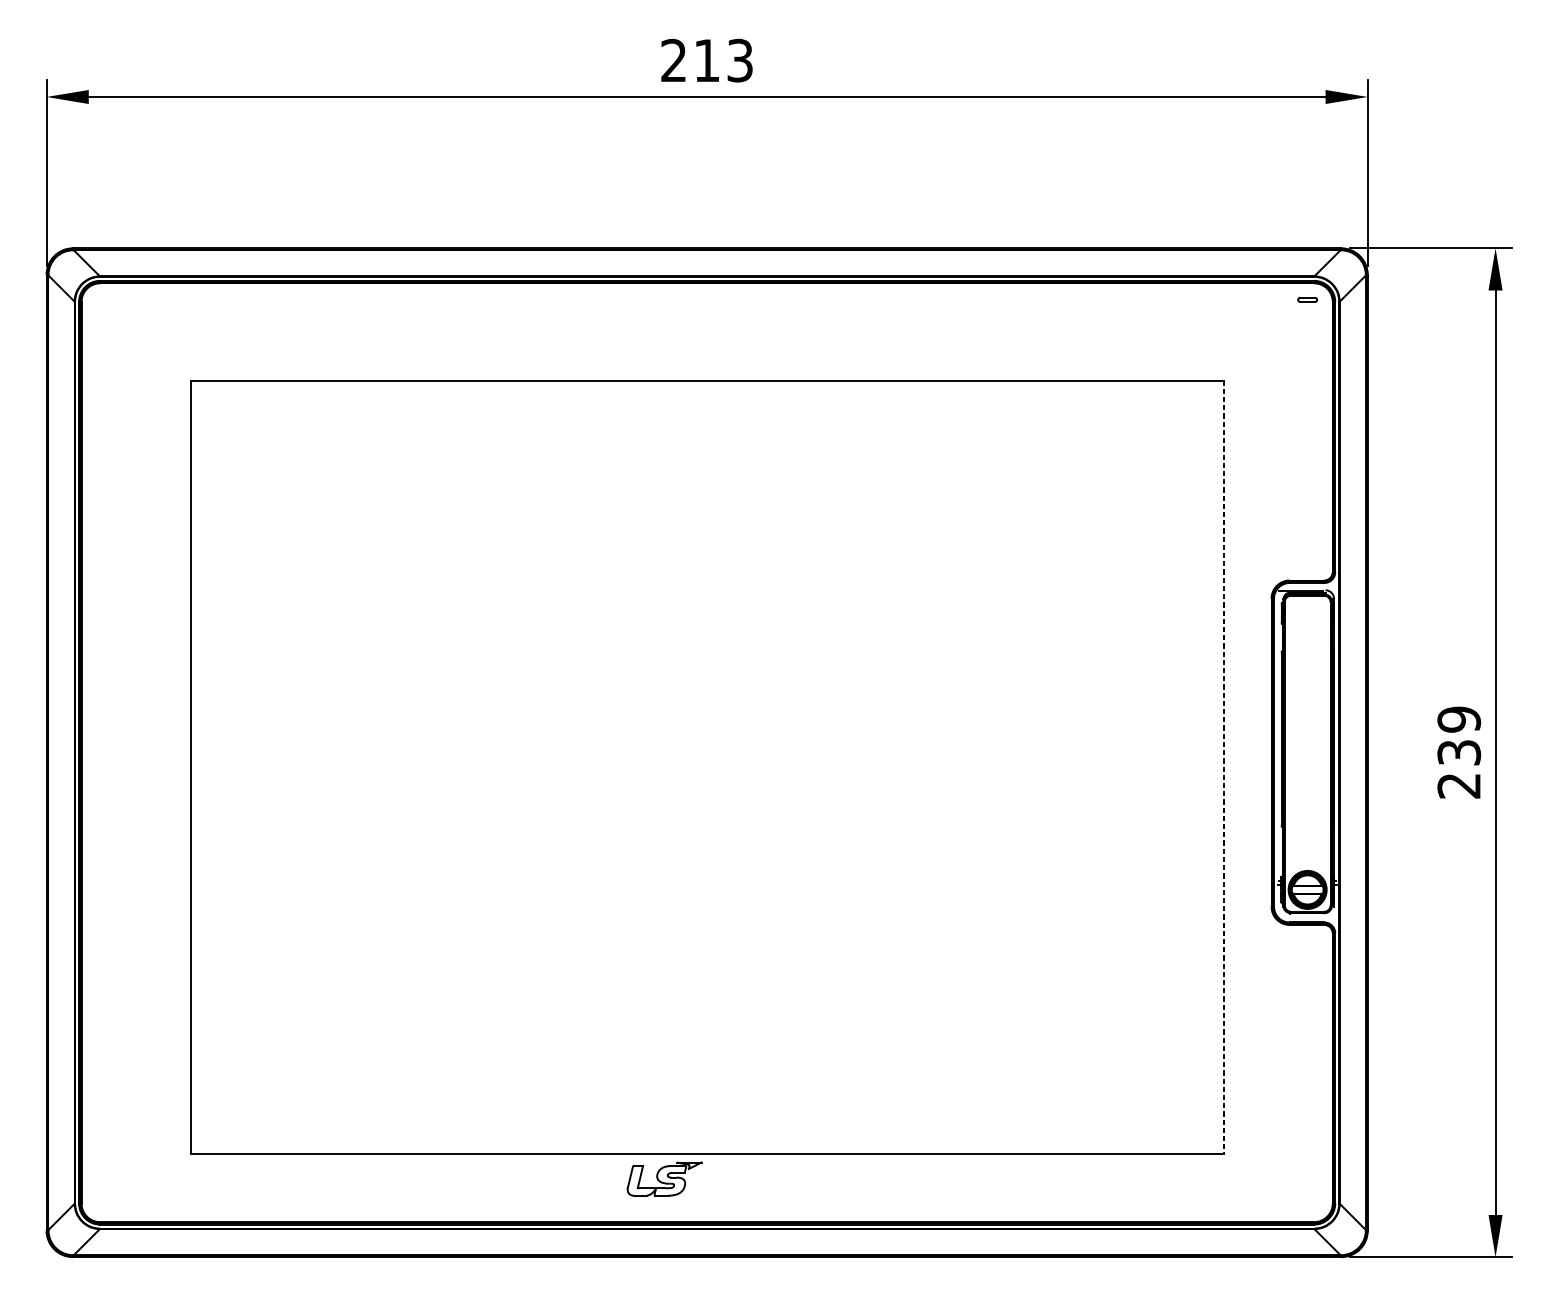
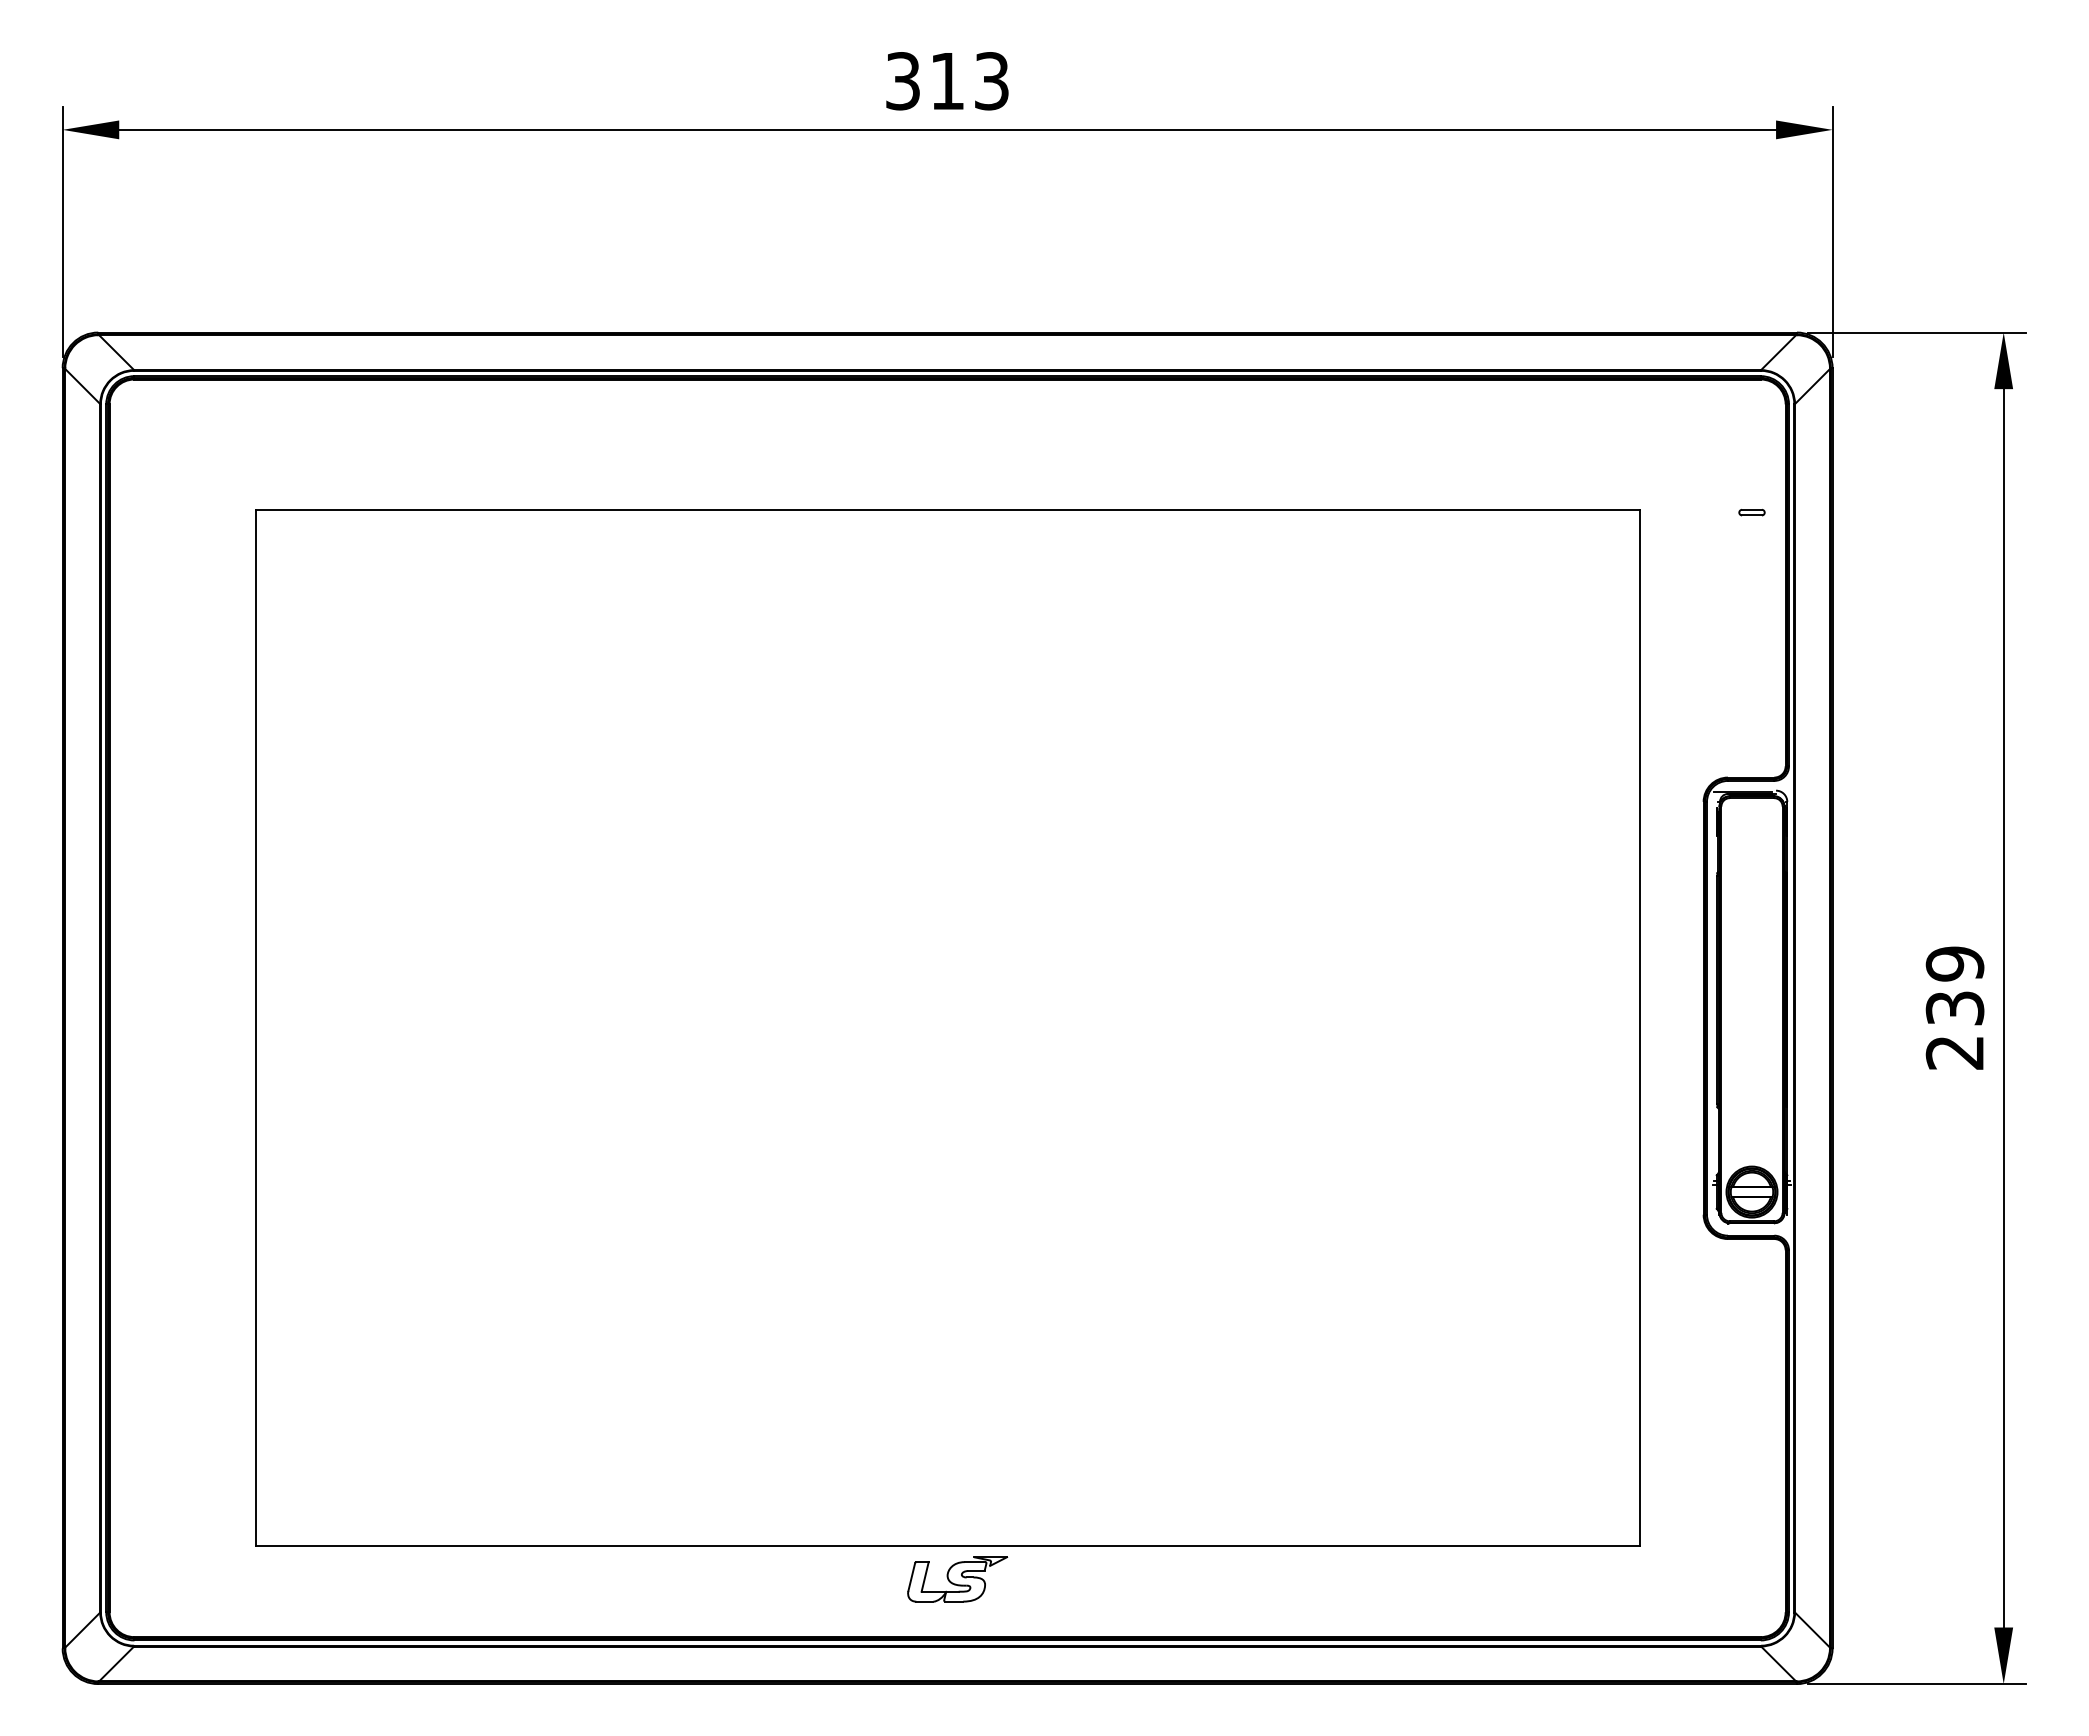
text: (673, 60) -> (902, 81), 213 -> 313
part: (1307, 299) -> (1751, 512), moved
line: (1223, 767) -> (1639, 1028), dashed -> solid
part: (664, 1179) -> (957, 1579), moved

